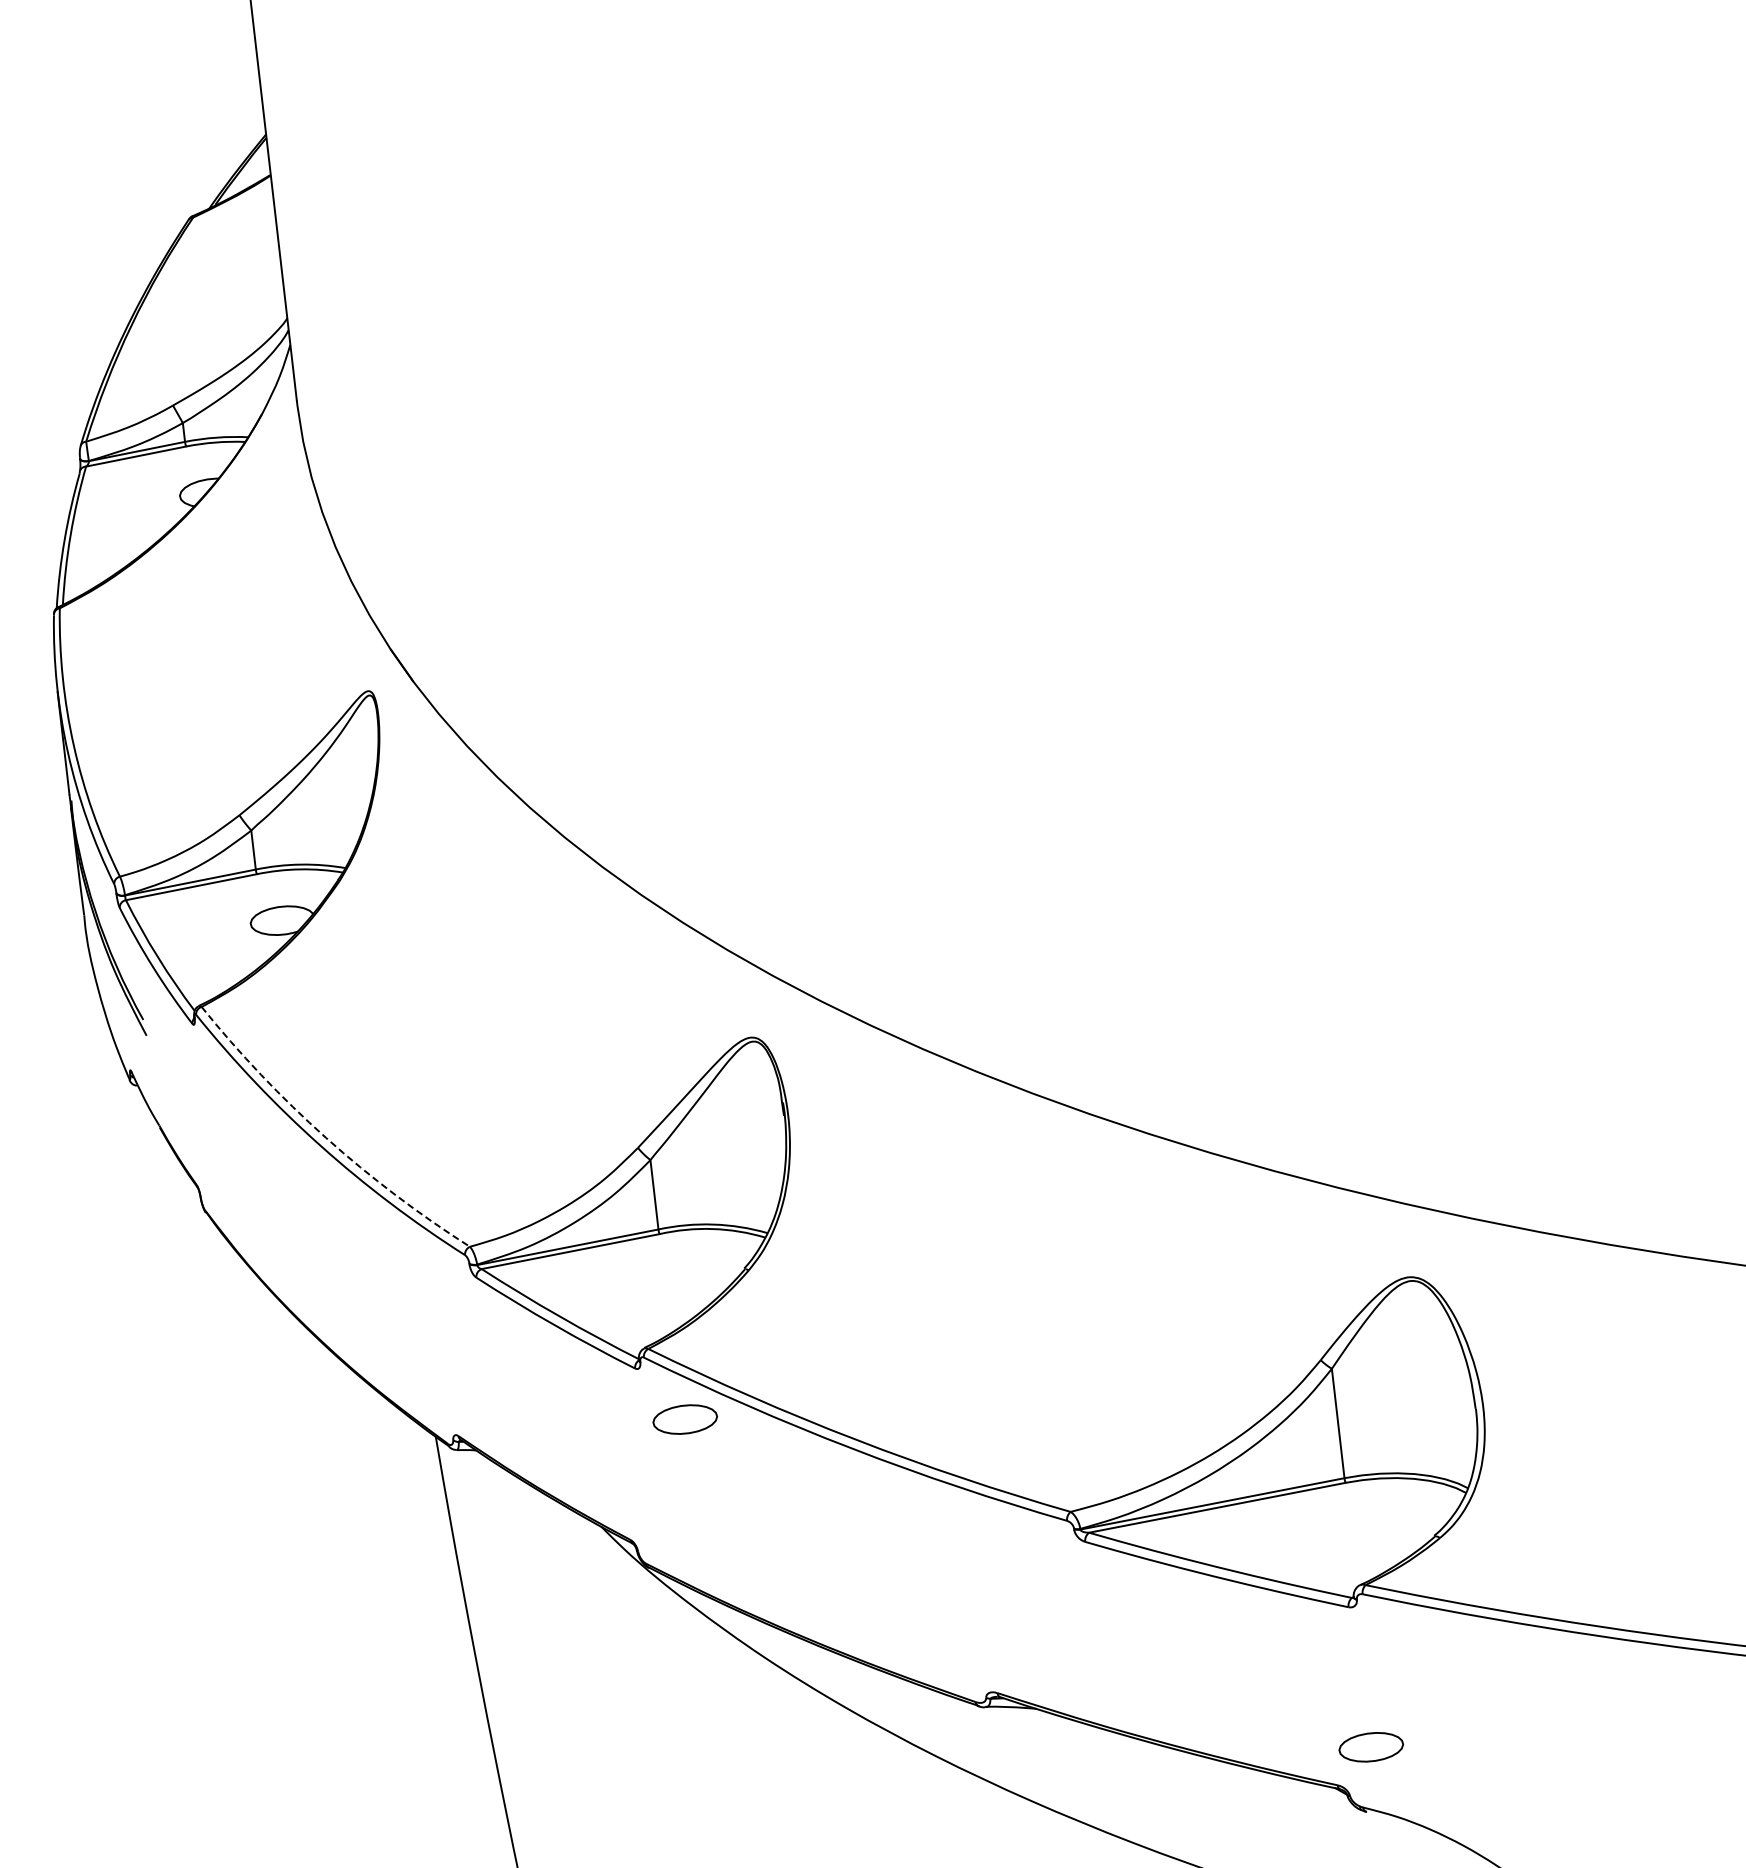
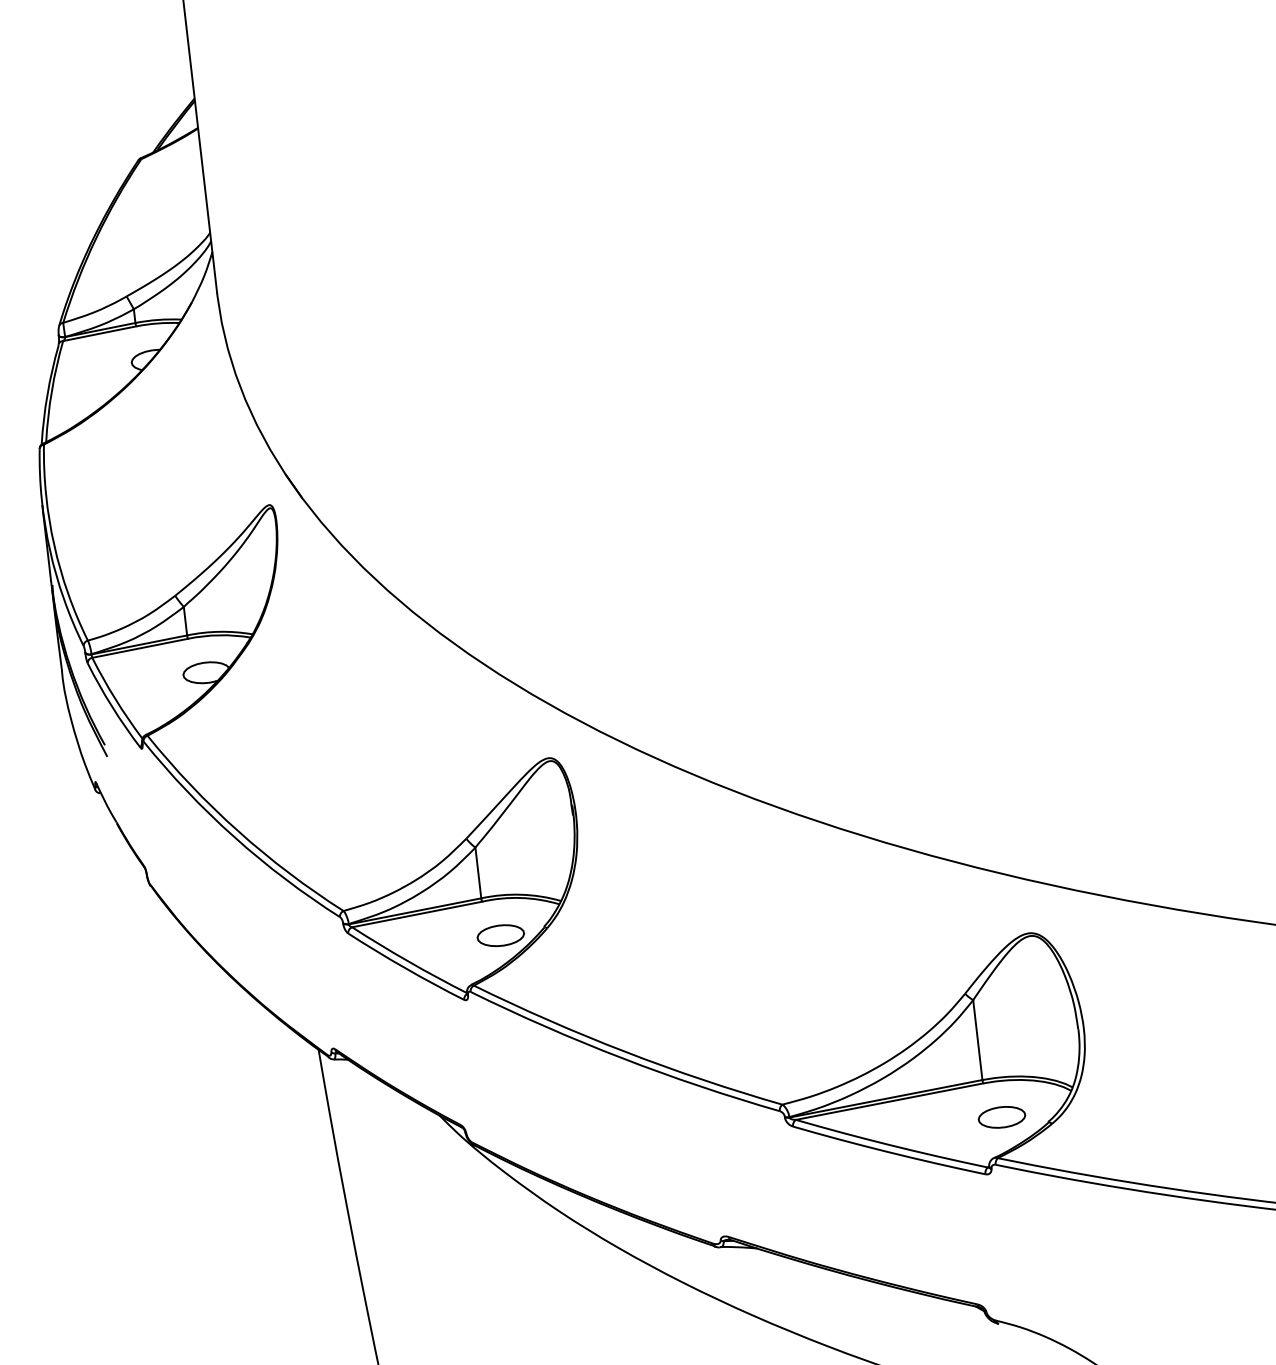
arc: (326, 1137) -> (238, 831), dashed -> solid
part: (684, 1419) -> (500, 935), moved
part: (1371, 1747) -> (1002, 1117), moved

